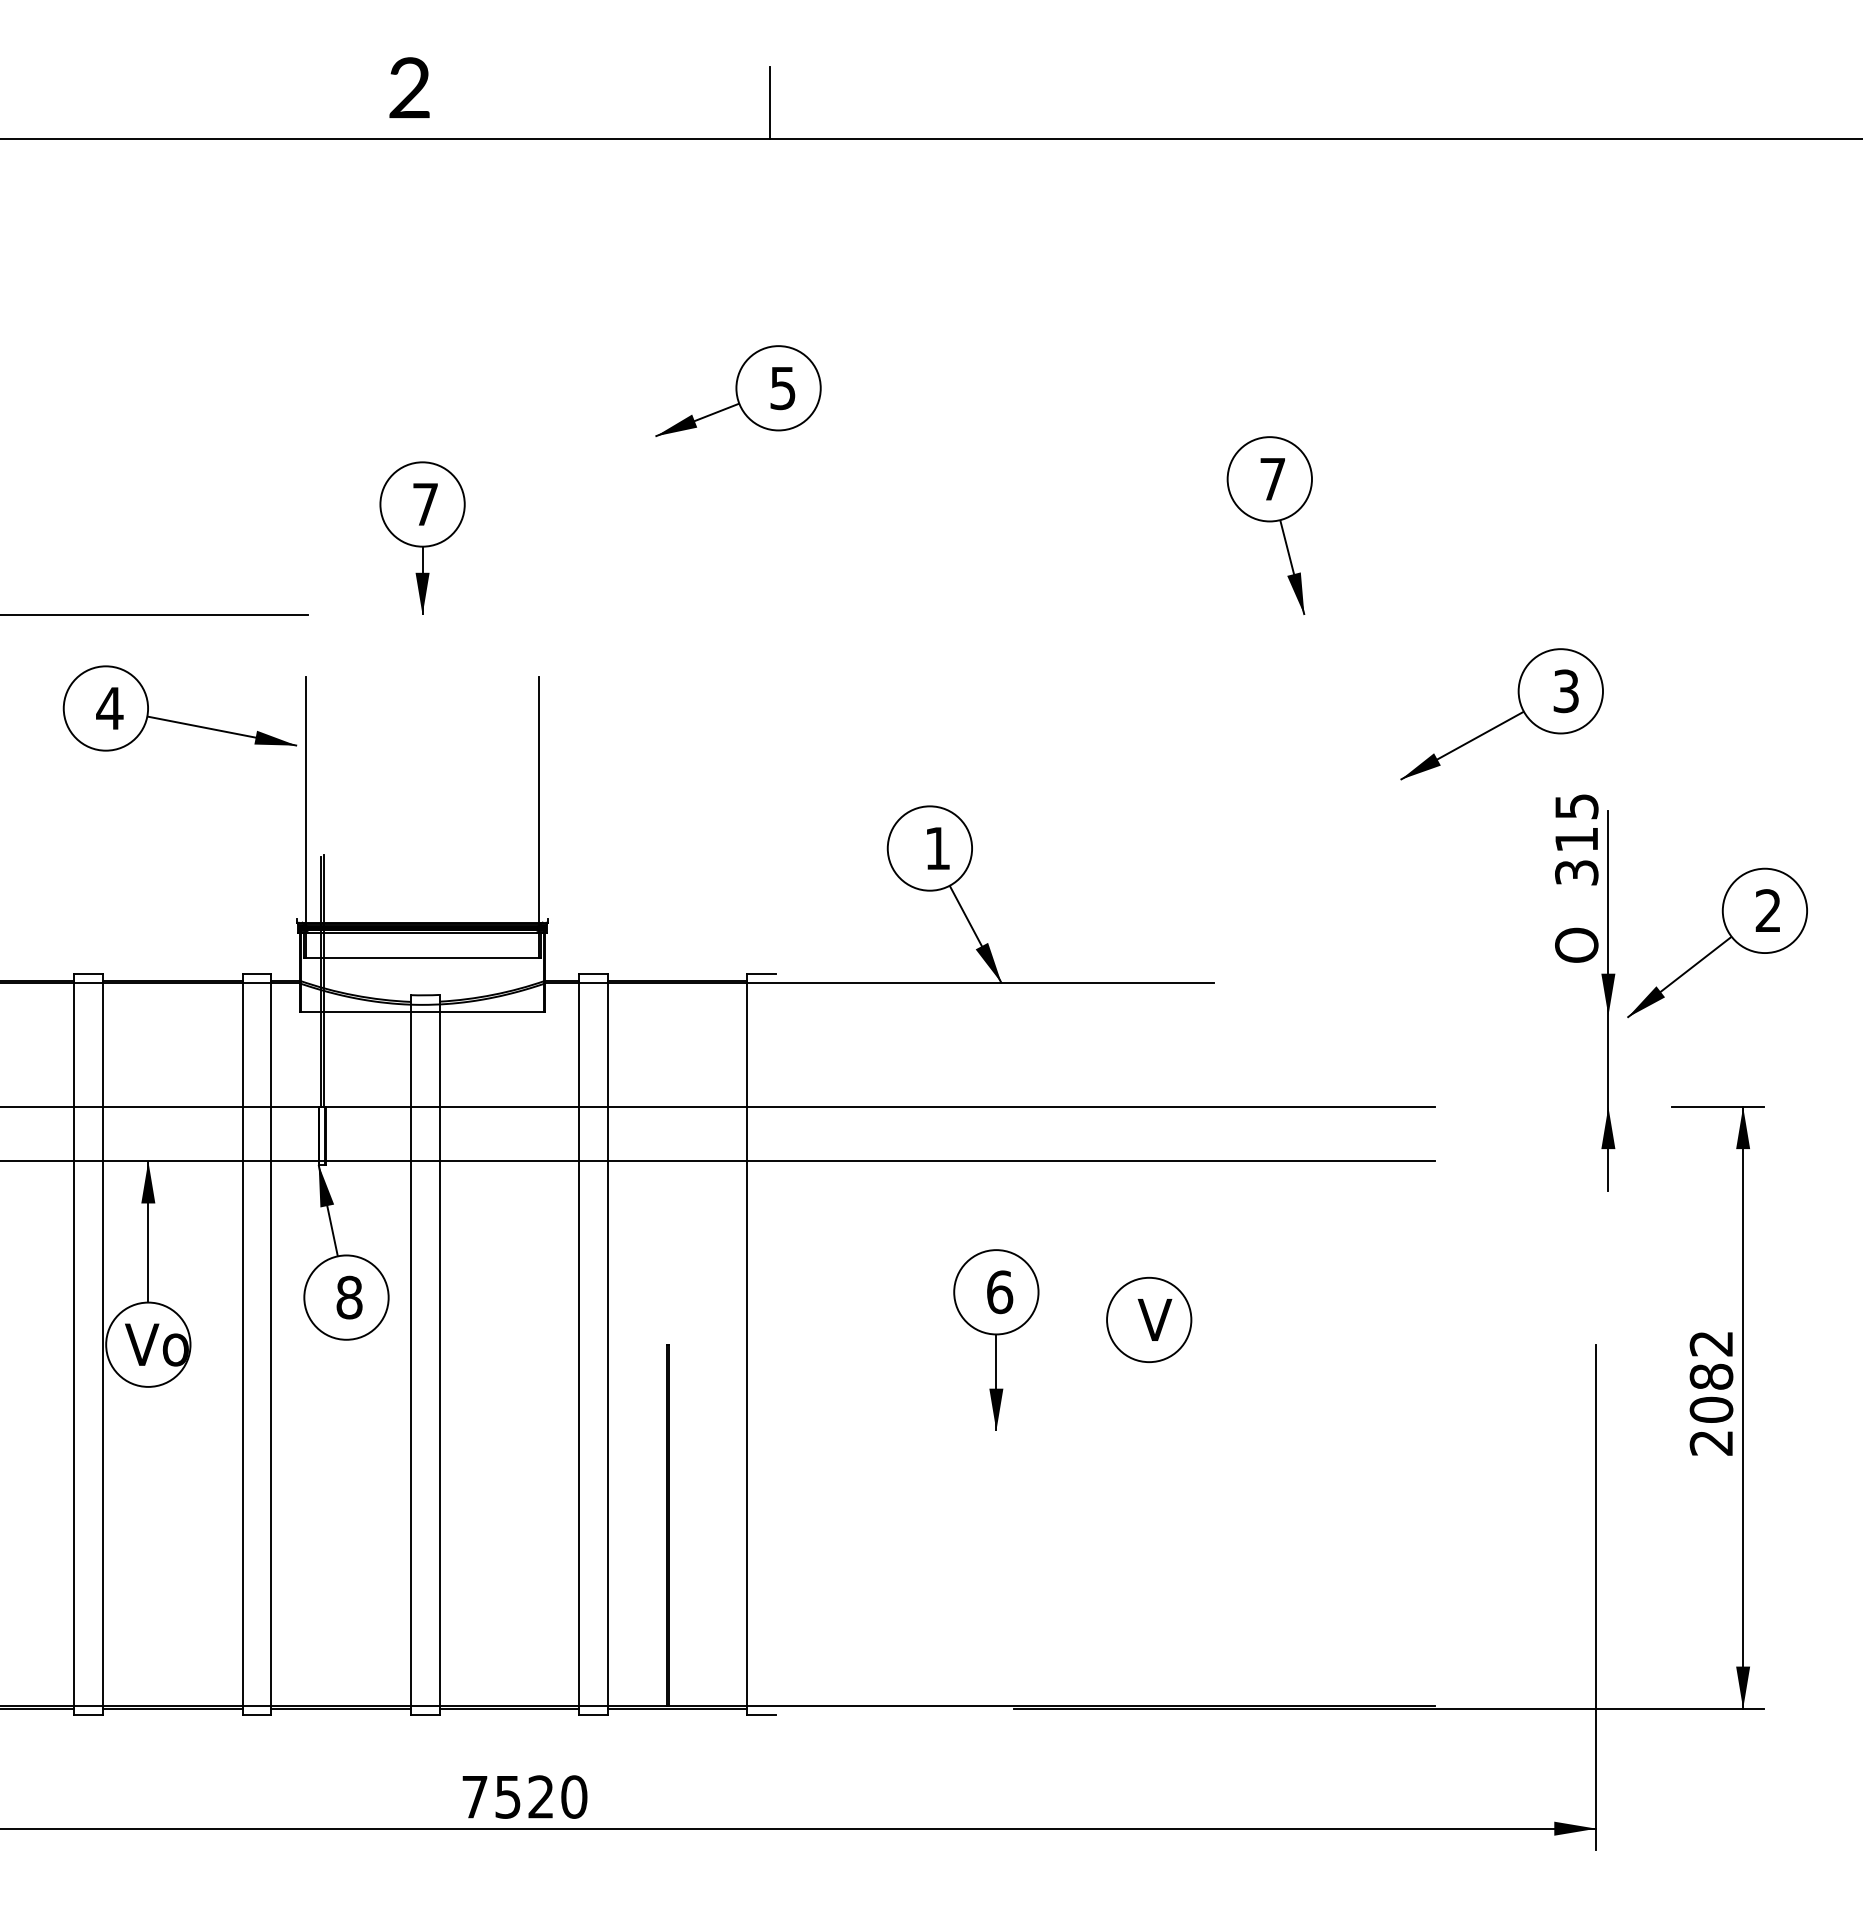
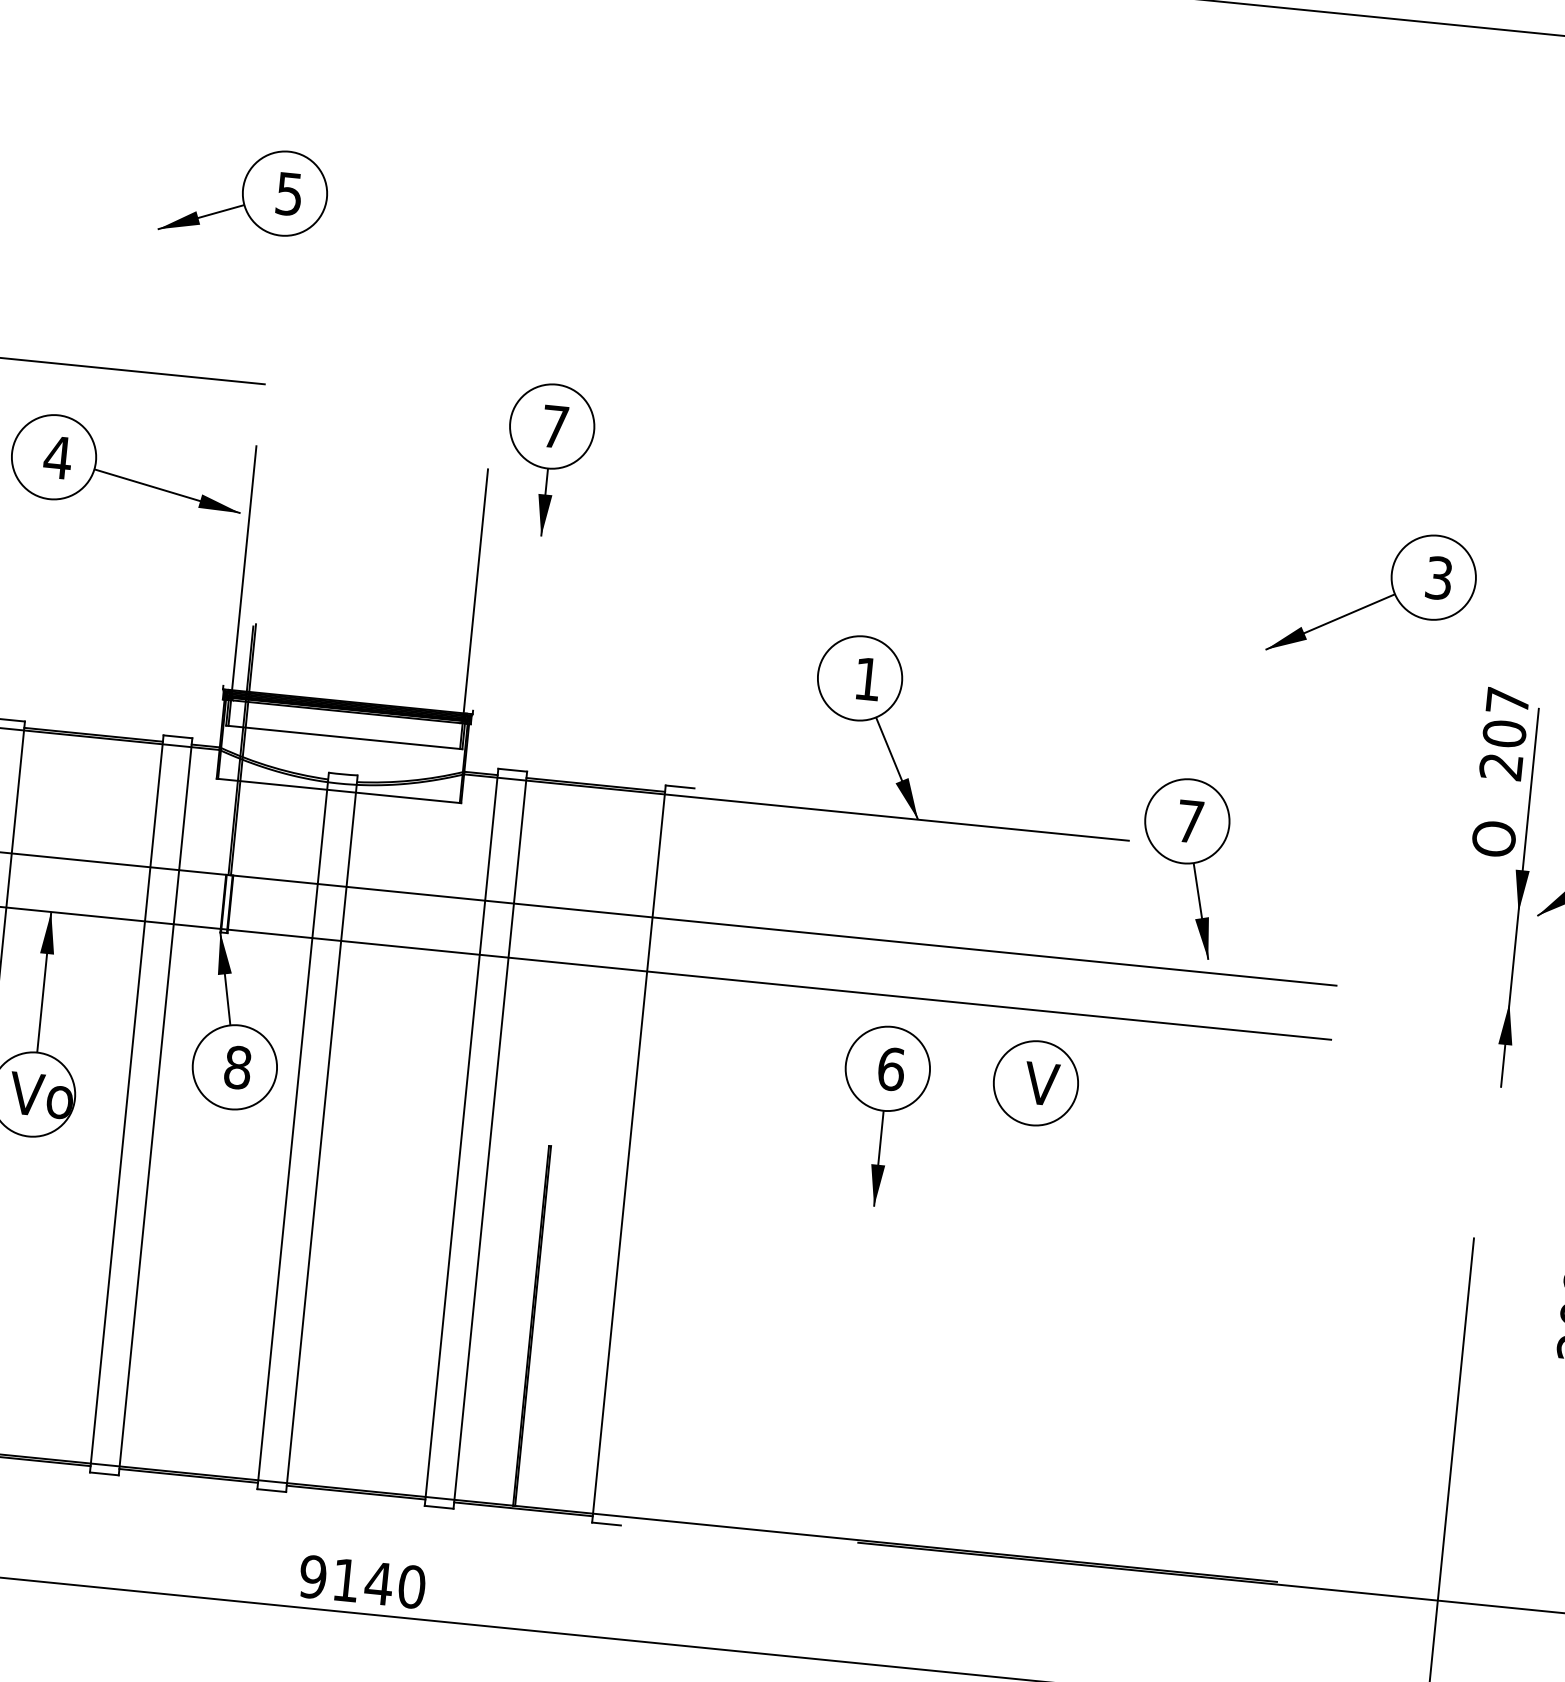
part: (738, 390) -> (244, 191), moved
part: (1269, 525) -> (1182, 867), moved
part: (422, 537) -> (548, 459), moved
part: (1505, 720) -> (1375, 601), moved
text: (1576, 839) -> (1504, 733), 315 -> 207
part: (1149, 1319) -> (1036, 1082), moved
part: (996, 1339) -> (883, 1115), moved
text: (507, 1796) -> (345, 1579), 7520 -> 9140

